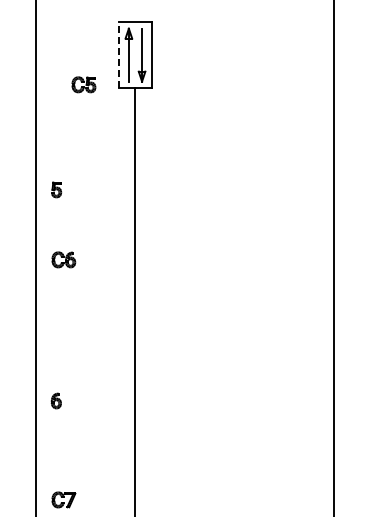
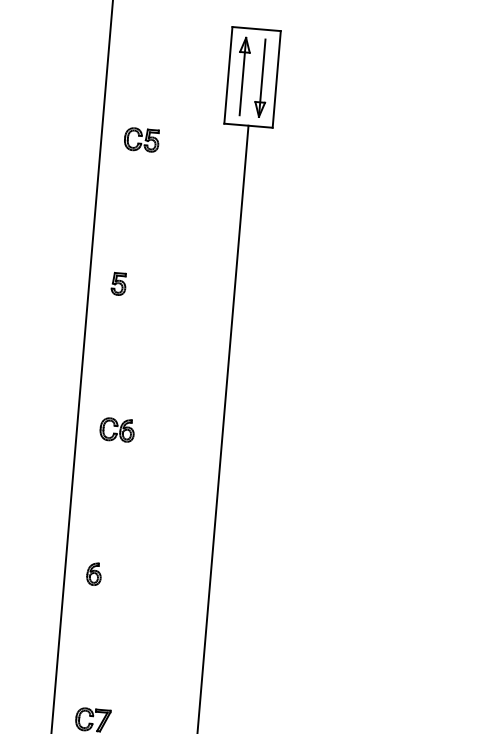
line: (118, 54) -> (227, 74), dashed -> solid
part: (83, 84) -> (141, 139), moved
part: (56, 189) -> (118, 283), moved
part: (63, 259) -> (116, 429), moved

